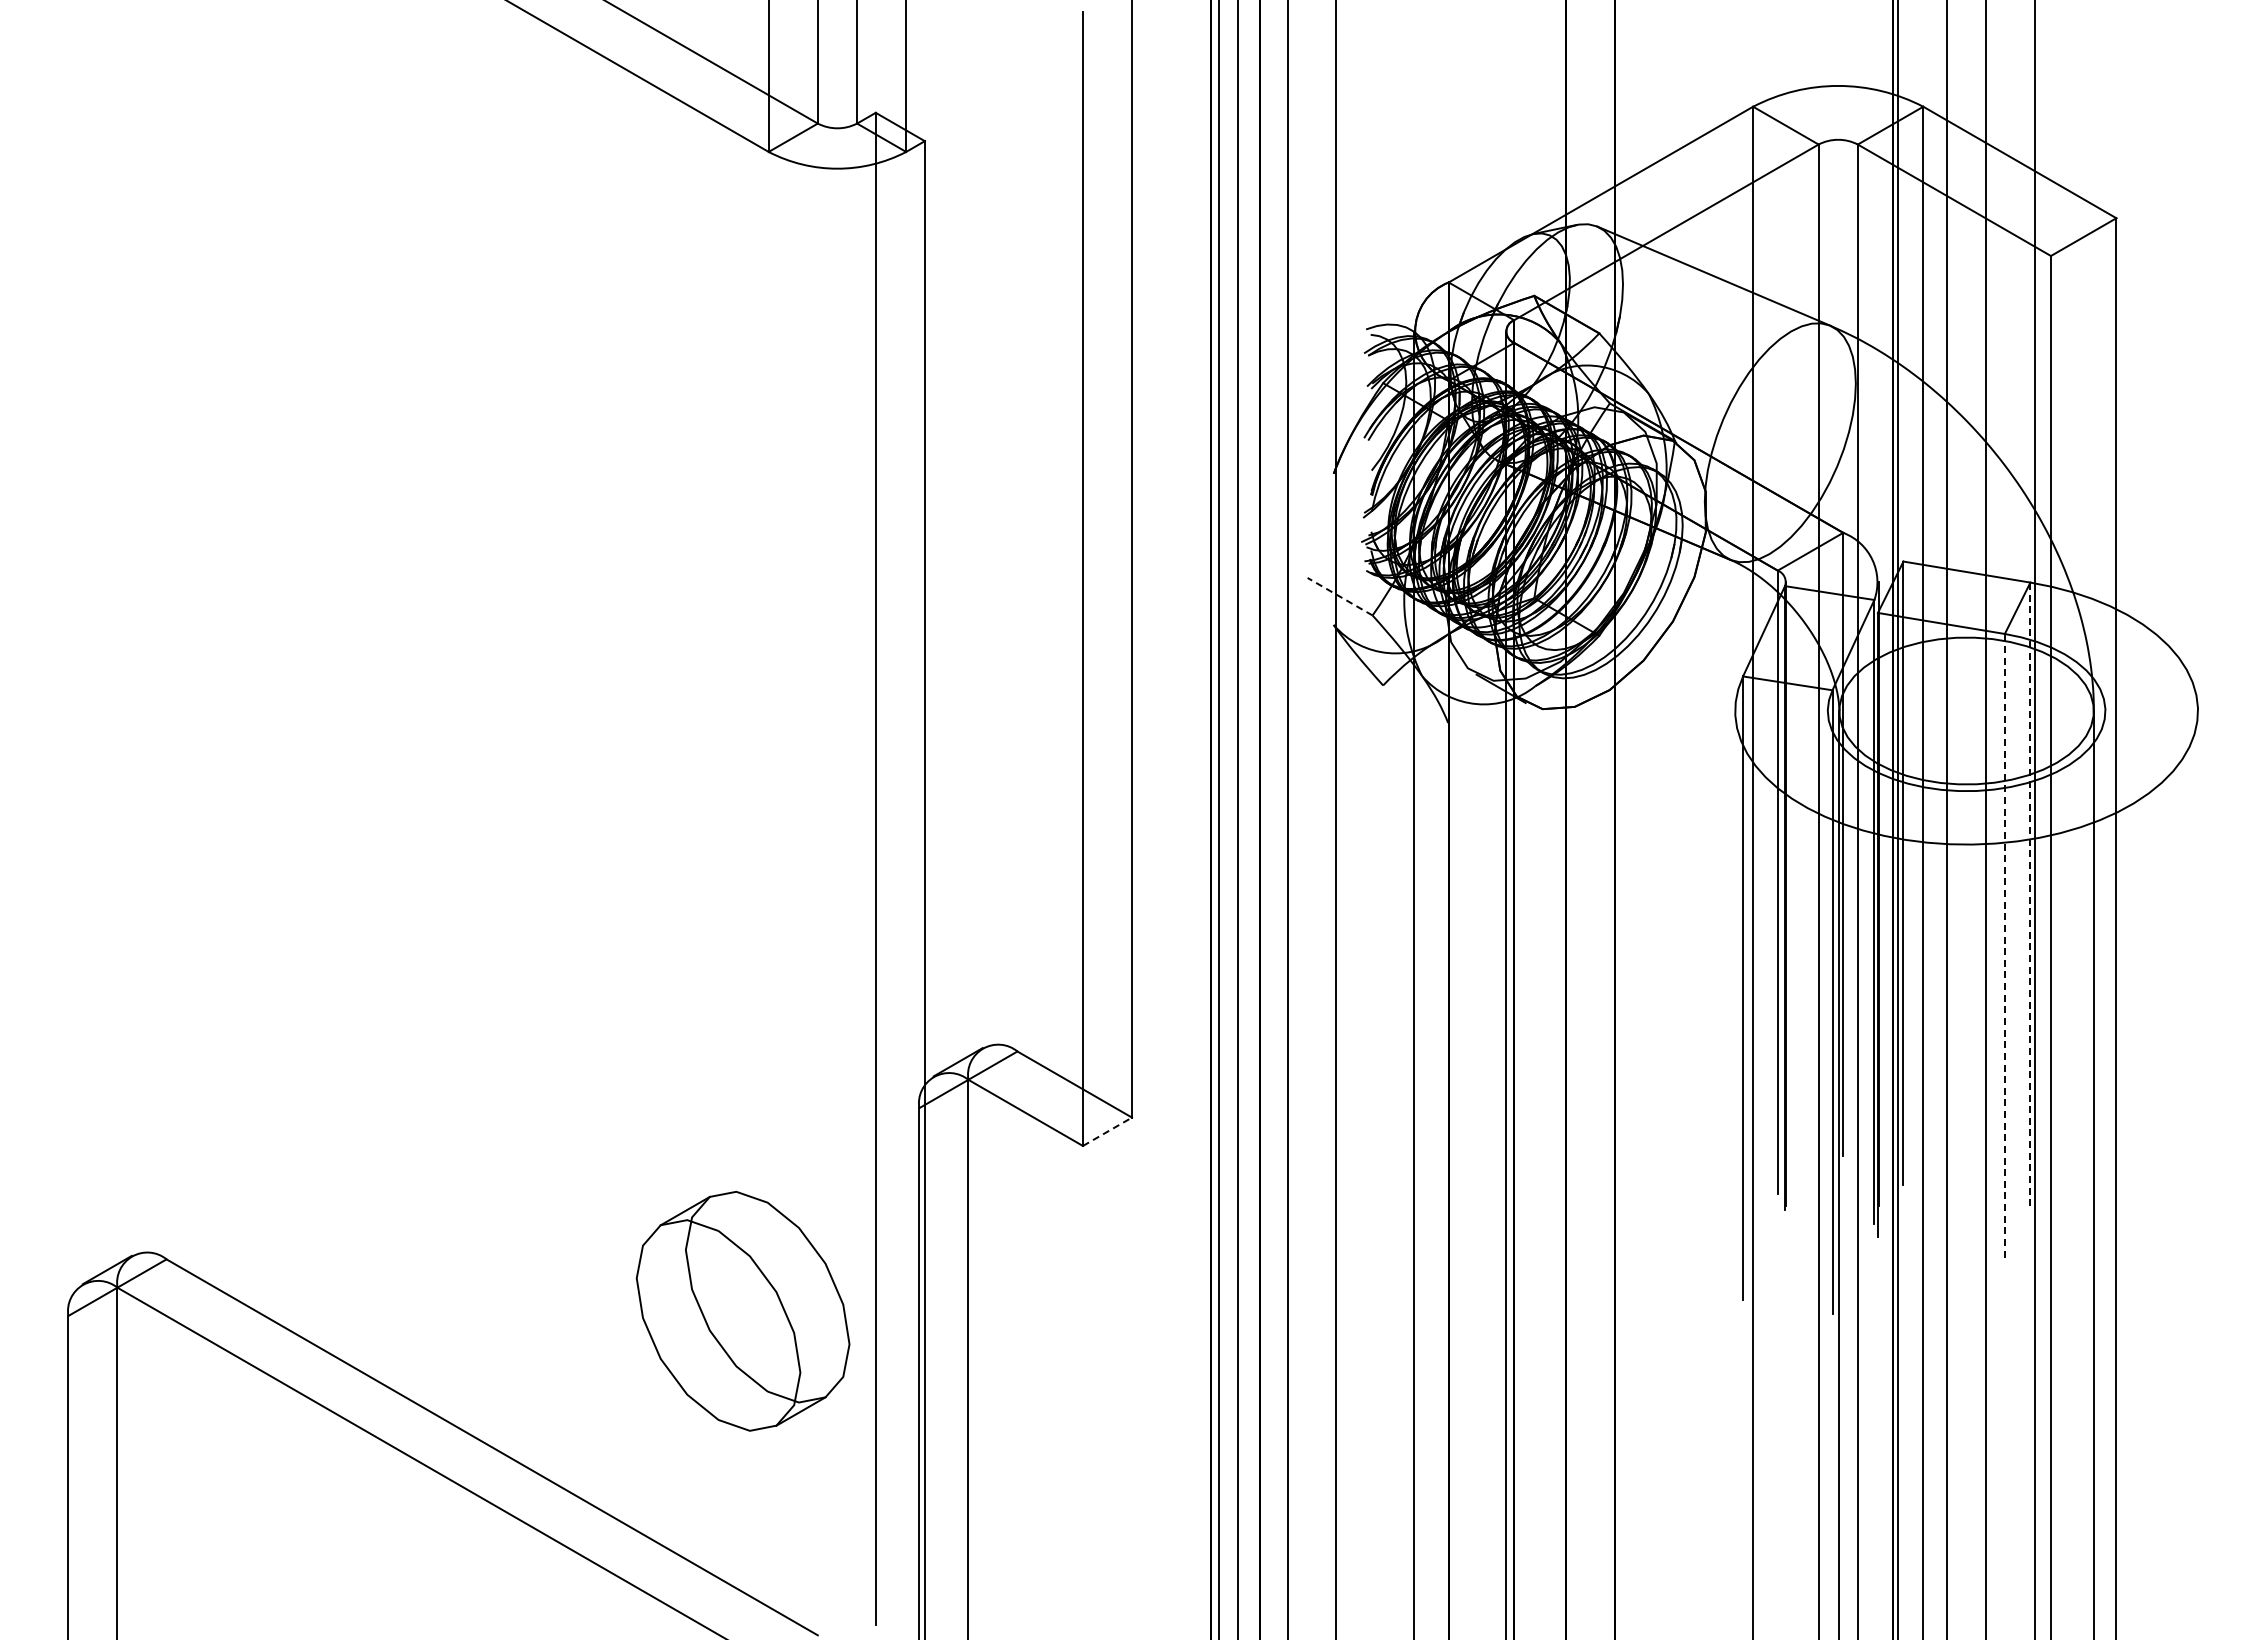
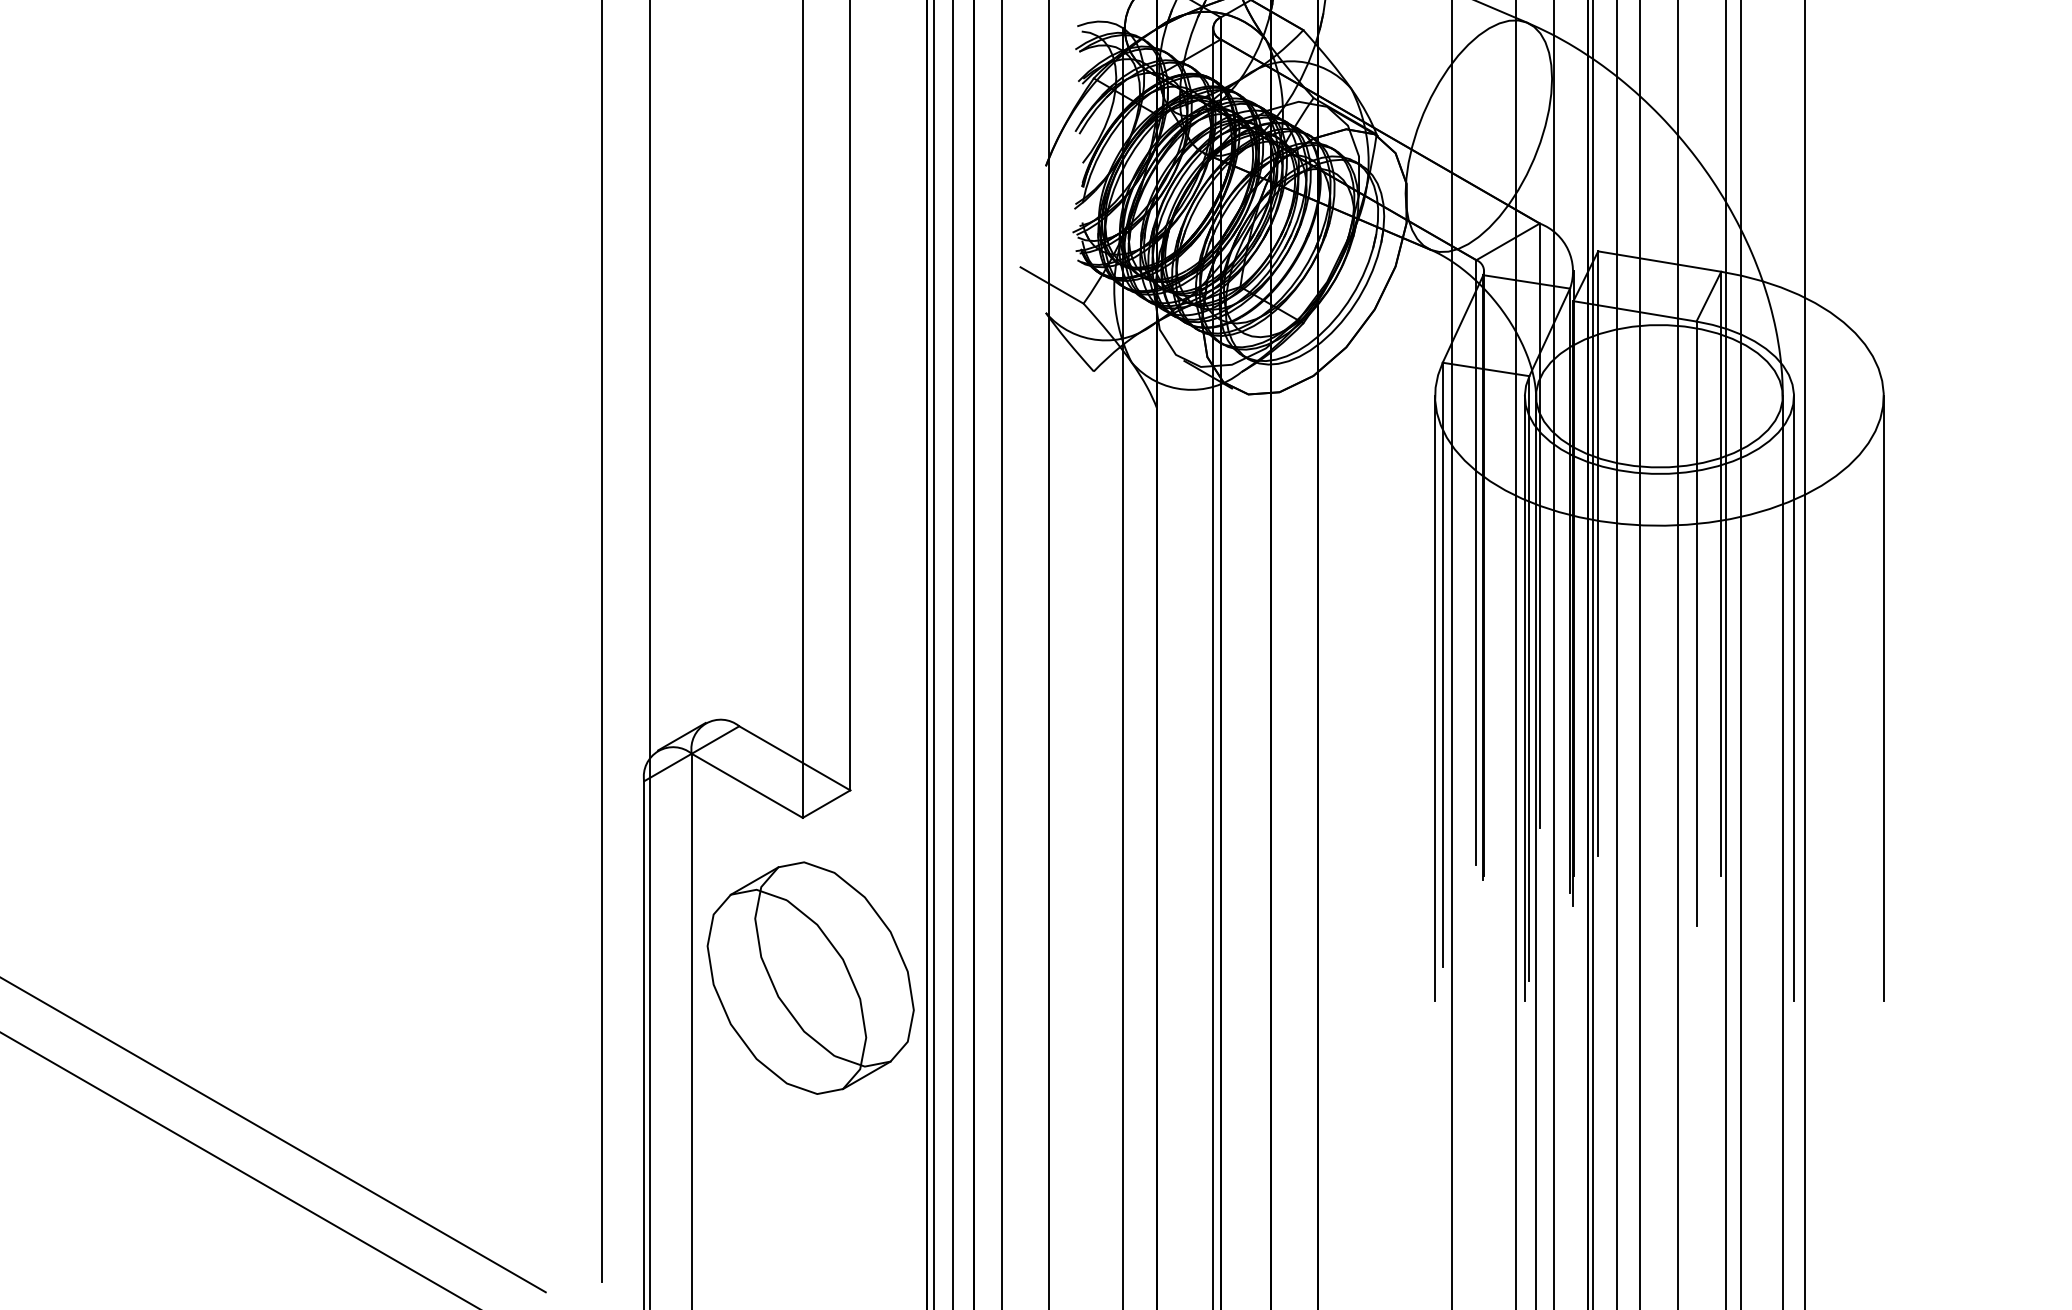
line: (1340, 596) -> (1052, 285), dashed -> solid
line: (2030, 894) -> (1721, 574), dashed -> solid
line: (2004, 945) -> (1696, 623), dashed -> solid
line: (1735, 1022) -> (1435, 698), added
line: (1827, 1022) -> (1524, 698), added
line: (2105, 1022) -> (1794, 698), added
line: (2198, 1022) -> (1884, 698), added
line: (1107, 1131) -> (826, 803), dashed -> solid
part: (742, 1310) -> (810, 977), moved

